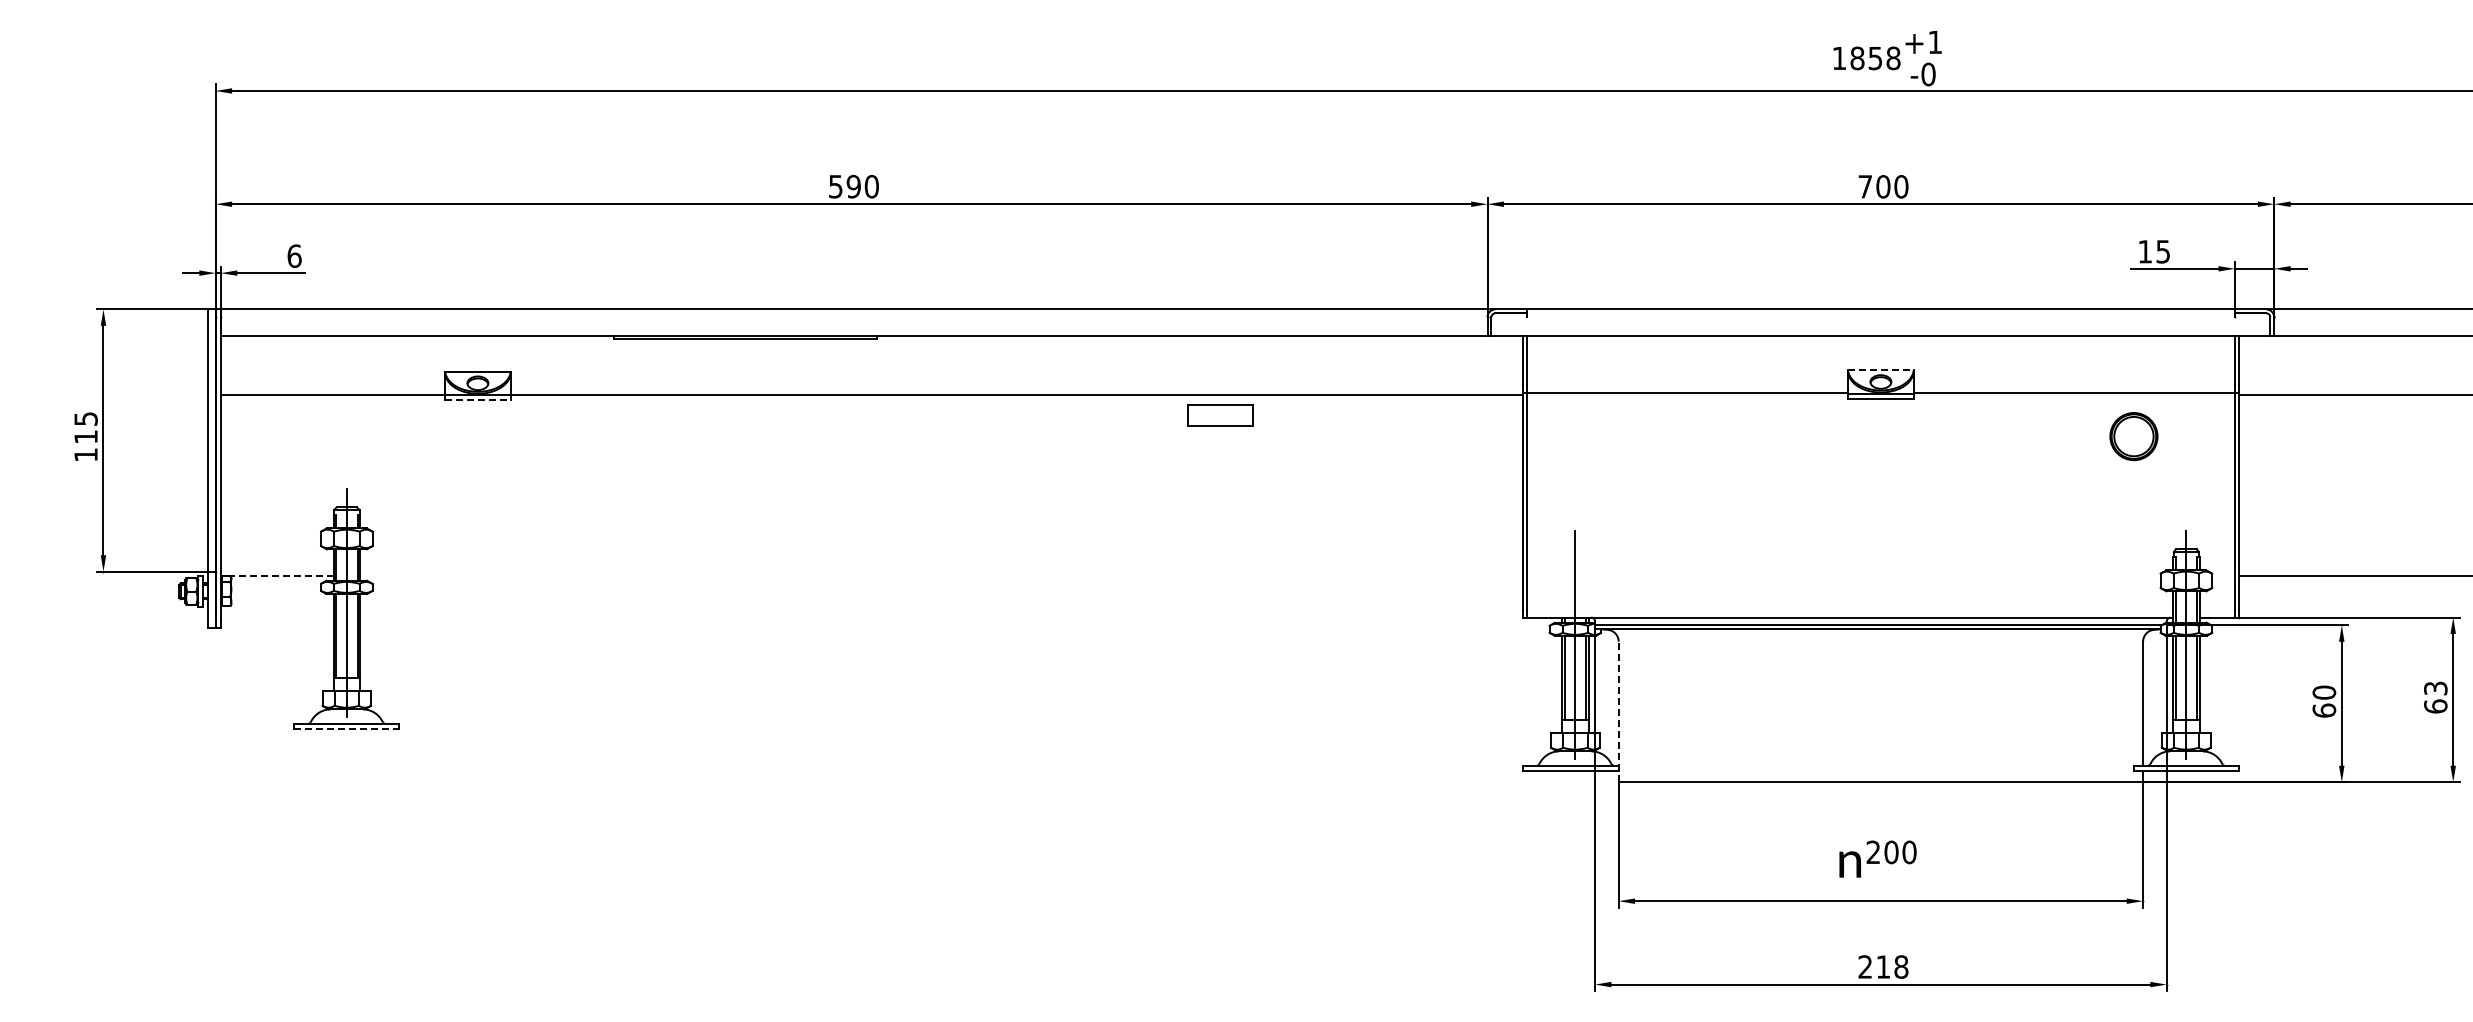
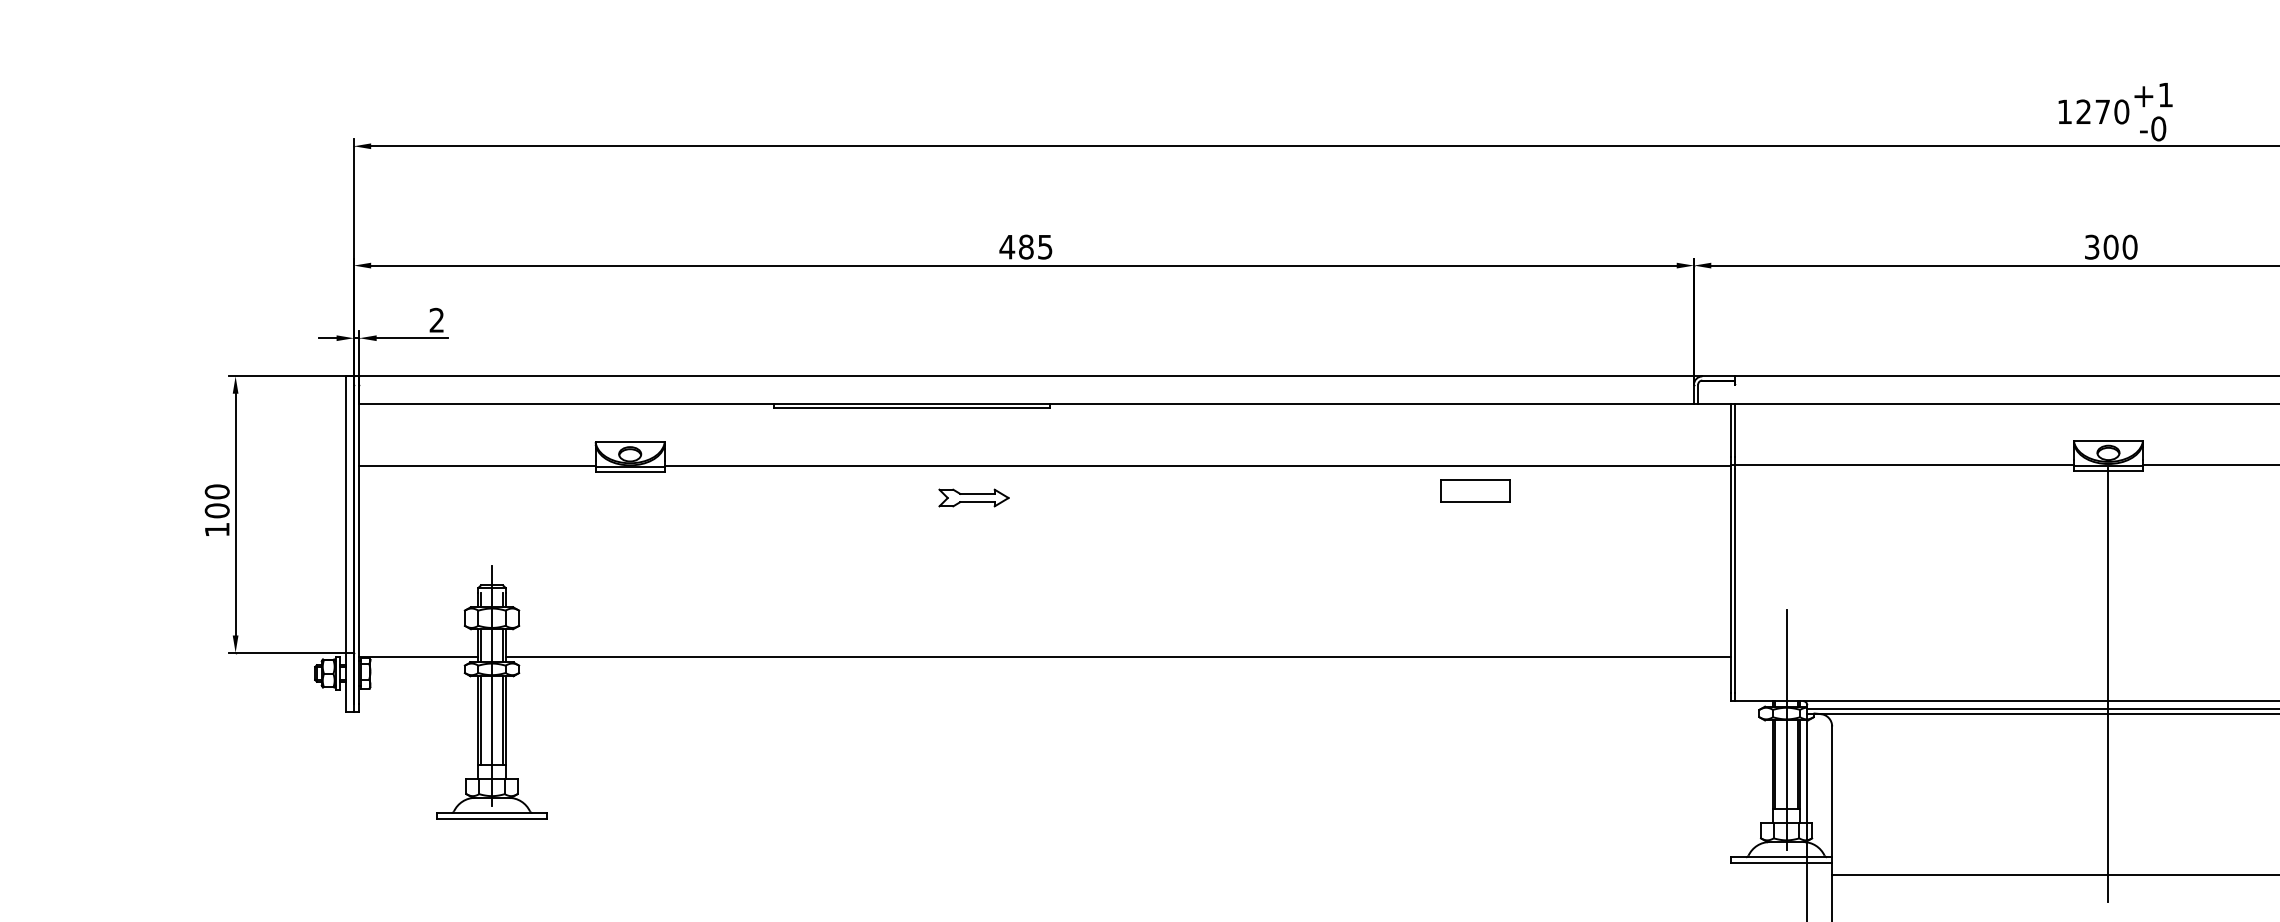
text: (1875, 58) -> (2102, 112), 1858 -> 1270
text: (853, 186) -> (1025, 246), 590 -> 485
text: (1865, 186) -> (2092, 246), 700 -> 300
text: (294, 255) -> (436, 319), 6 -> 2
line: (1880, 370) -> (2108, 440), dashed -> solid
line: (477, 399) -> (629, 471), dashed -> solid
part: (1220, 415) -> (1475, 491), moved
part: (804, 424) -> (974, 497), added
text: (85, 427) -> (216, 500), 115 -> 100
line: (276, 575) -> (417, 656), dashed -> solid
line: (940, 575) -> (1117, 656), added
line: (1880, 602) -> (2108, 685), added
line: (1618, 711) -> (1831, 800), dashed -> solid
line: (347, 729) -> (492, 819), dashed -> solid

